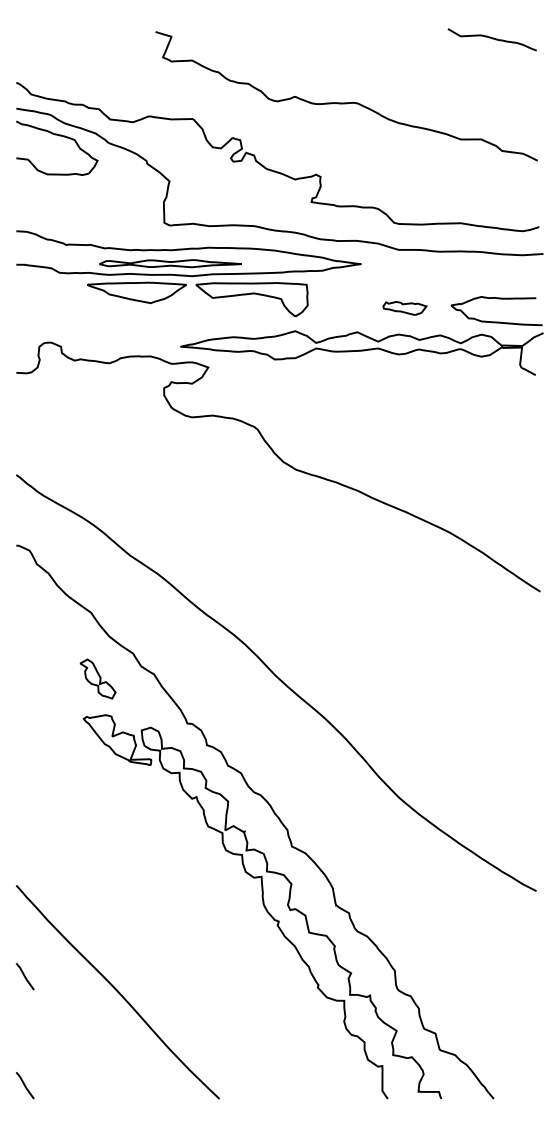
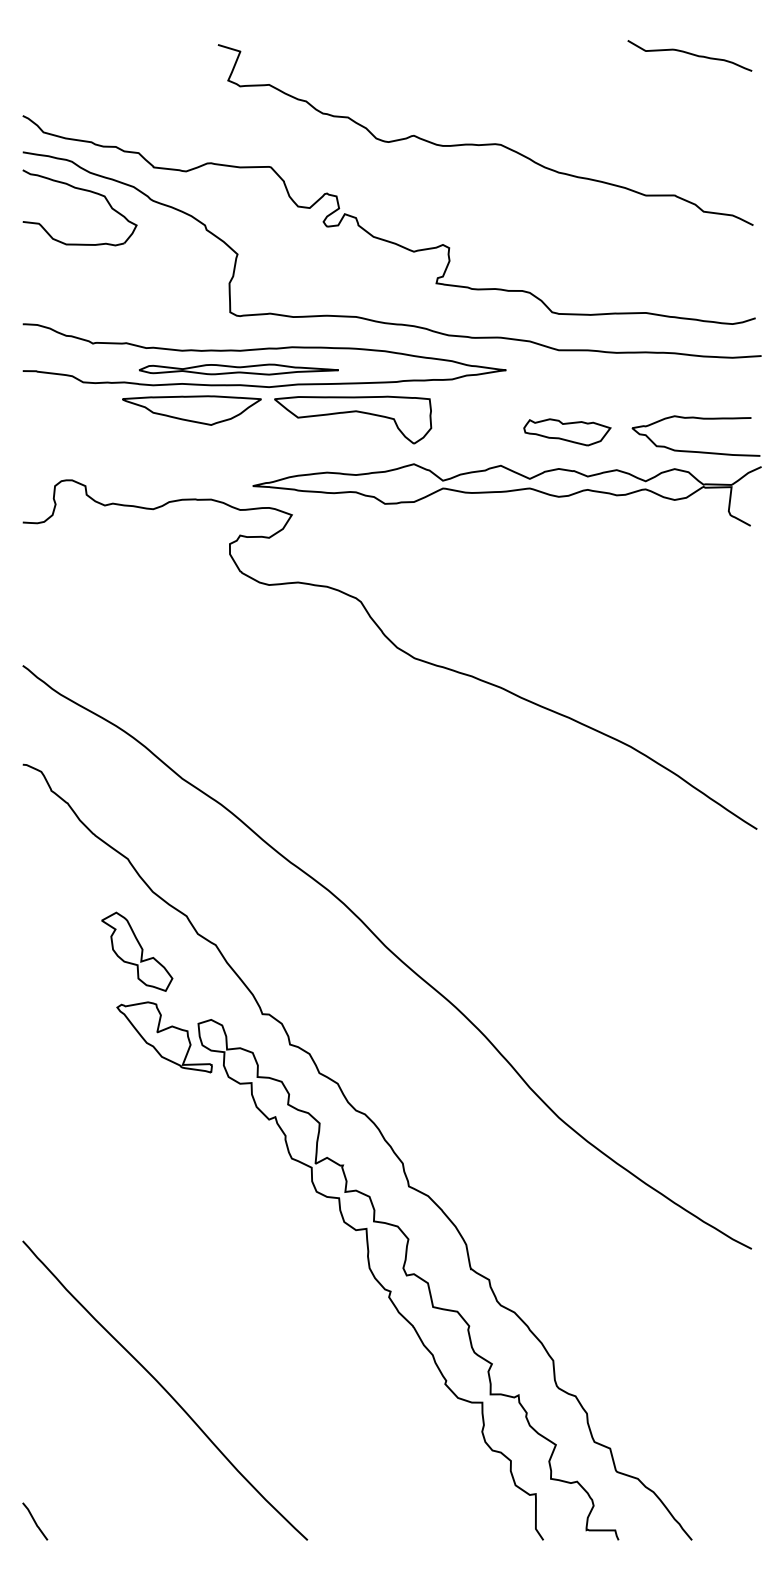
part: (404, 308) -> (566, 432), size x1.43
part: (97, 678) -> (136, 950), size x1.43
line: (25, 976) -> (35, 1368), removed

